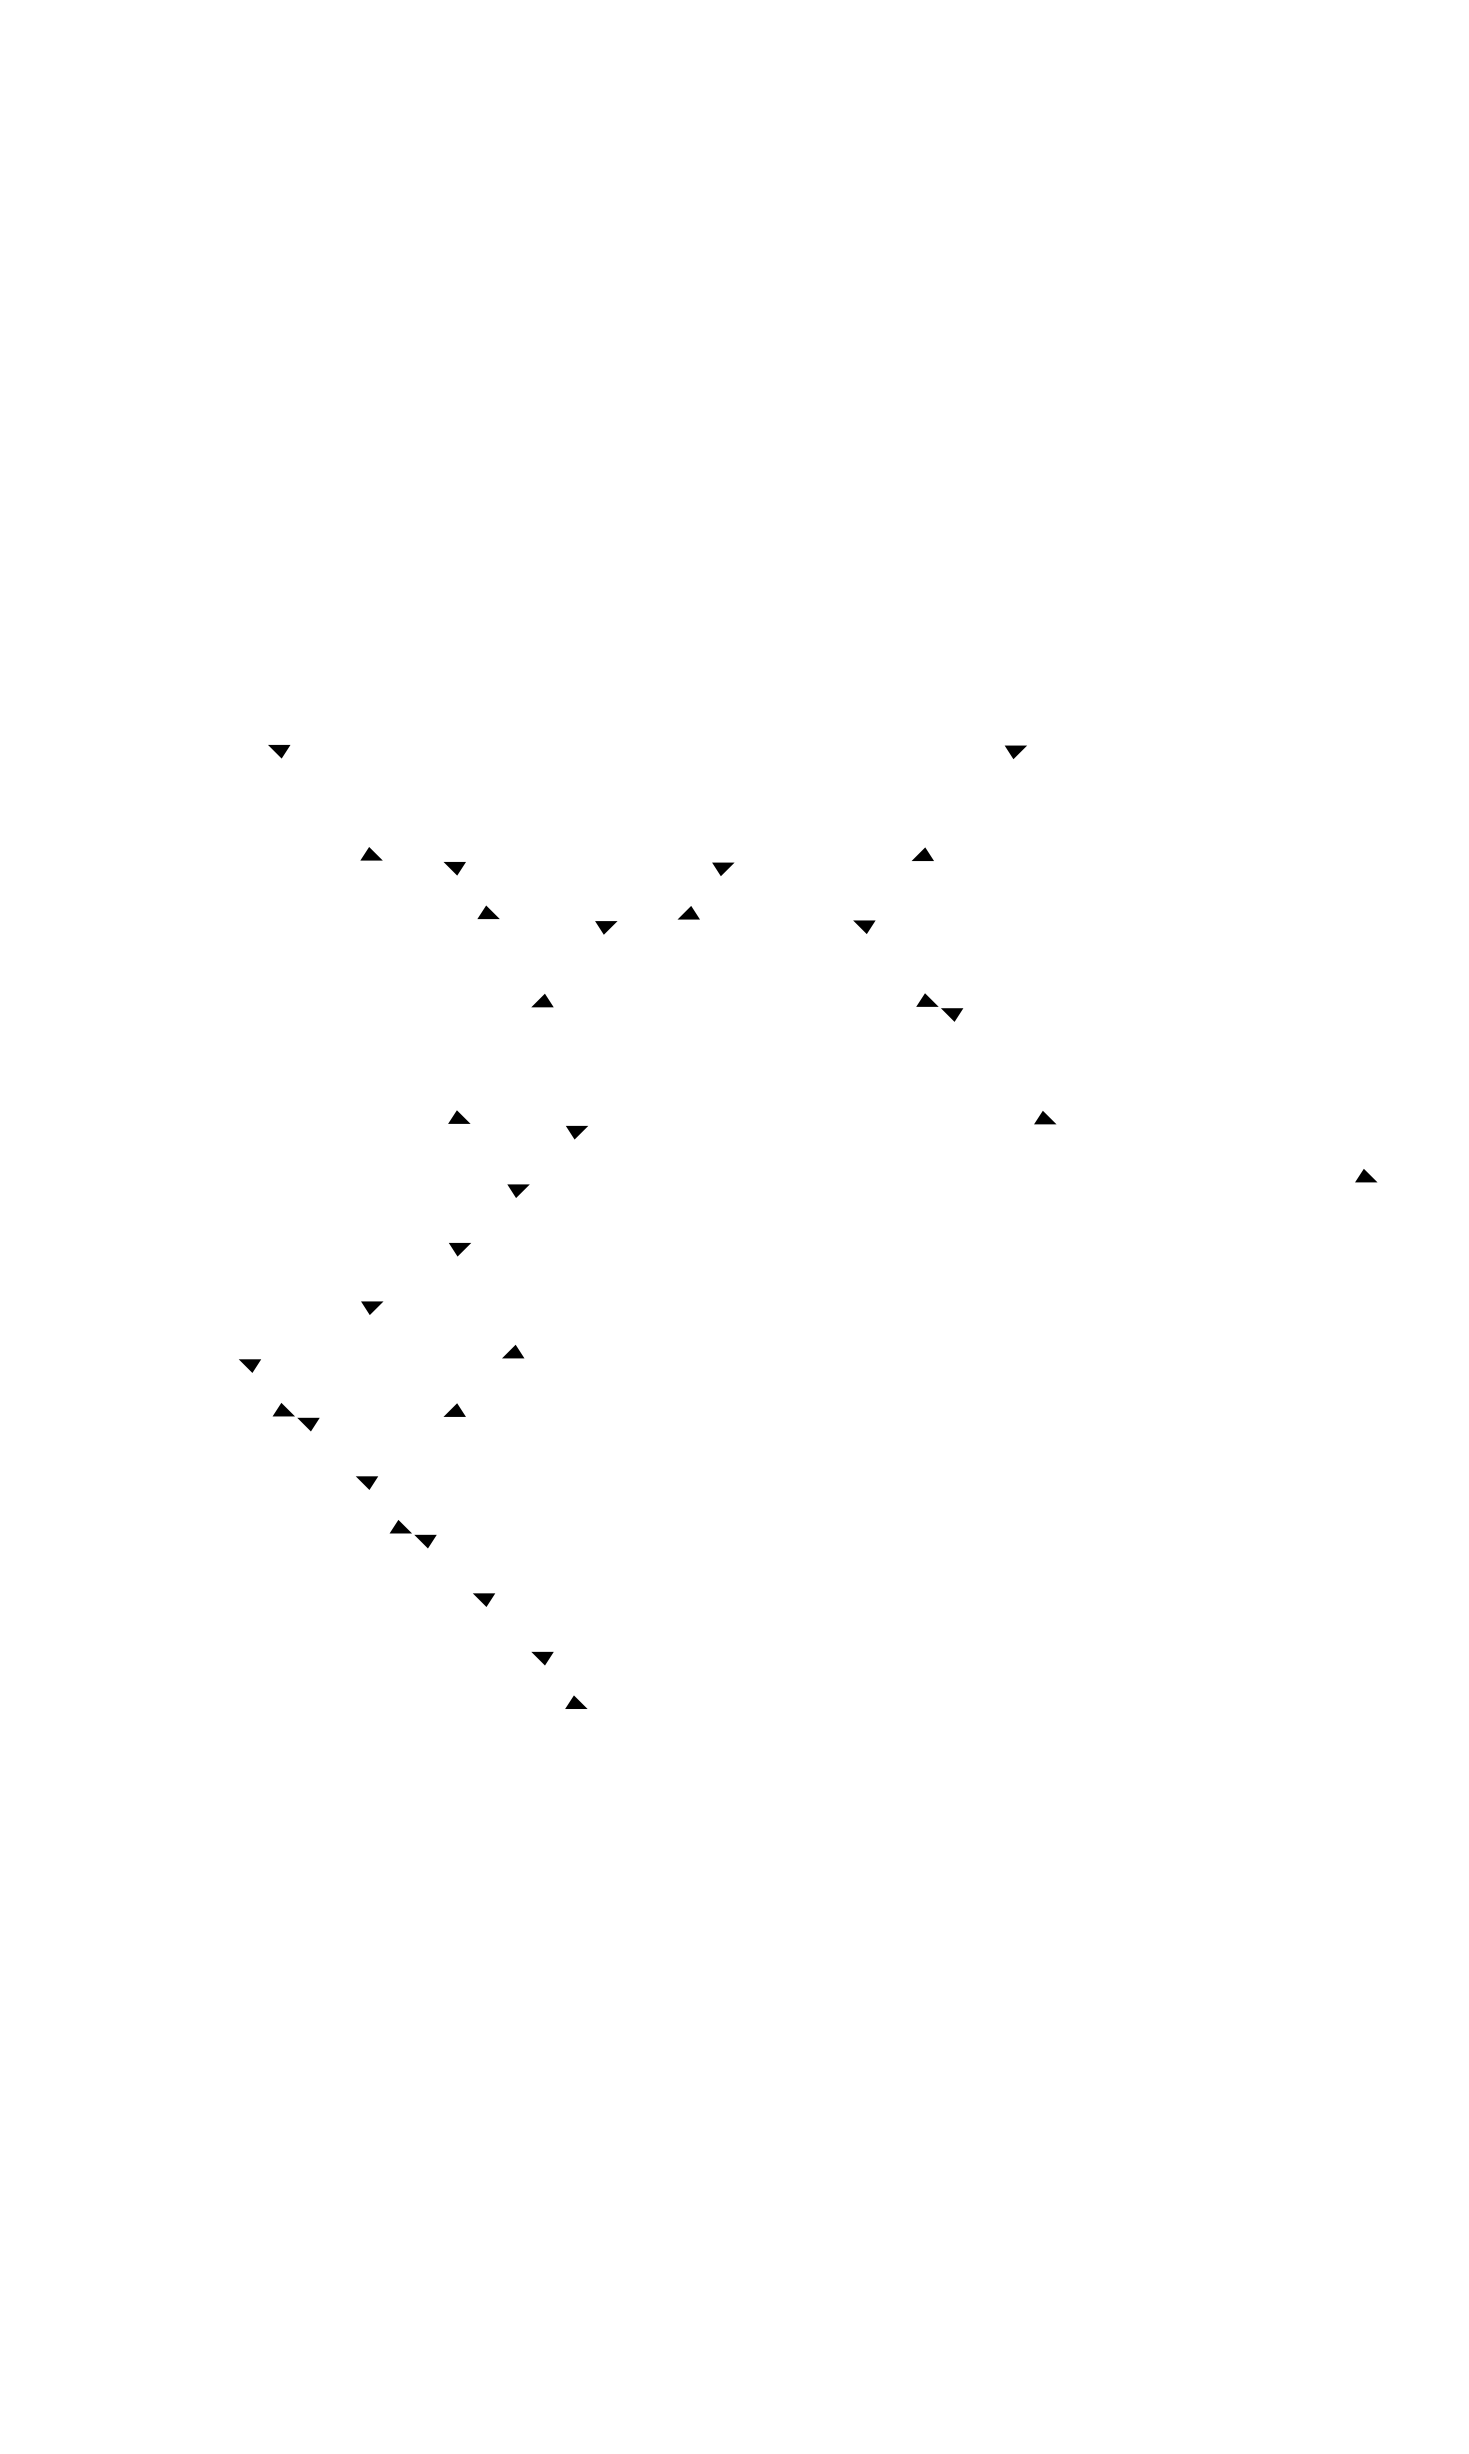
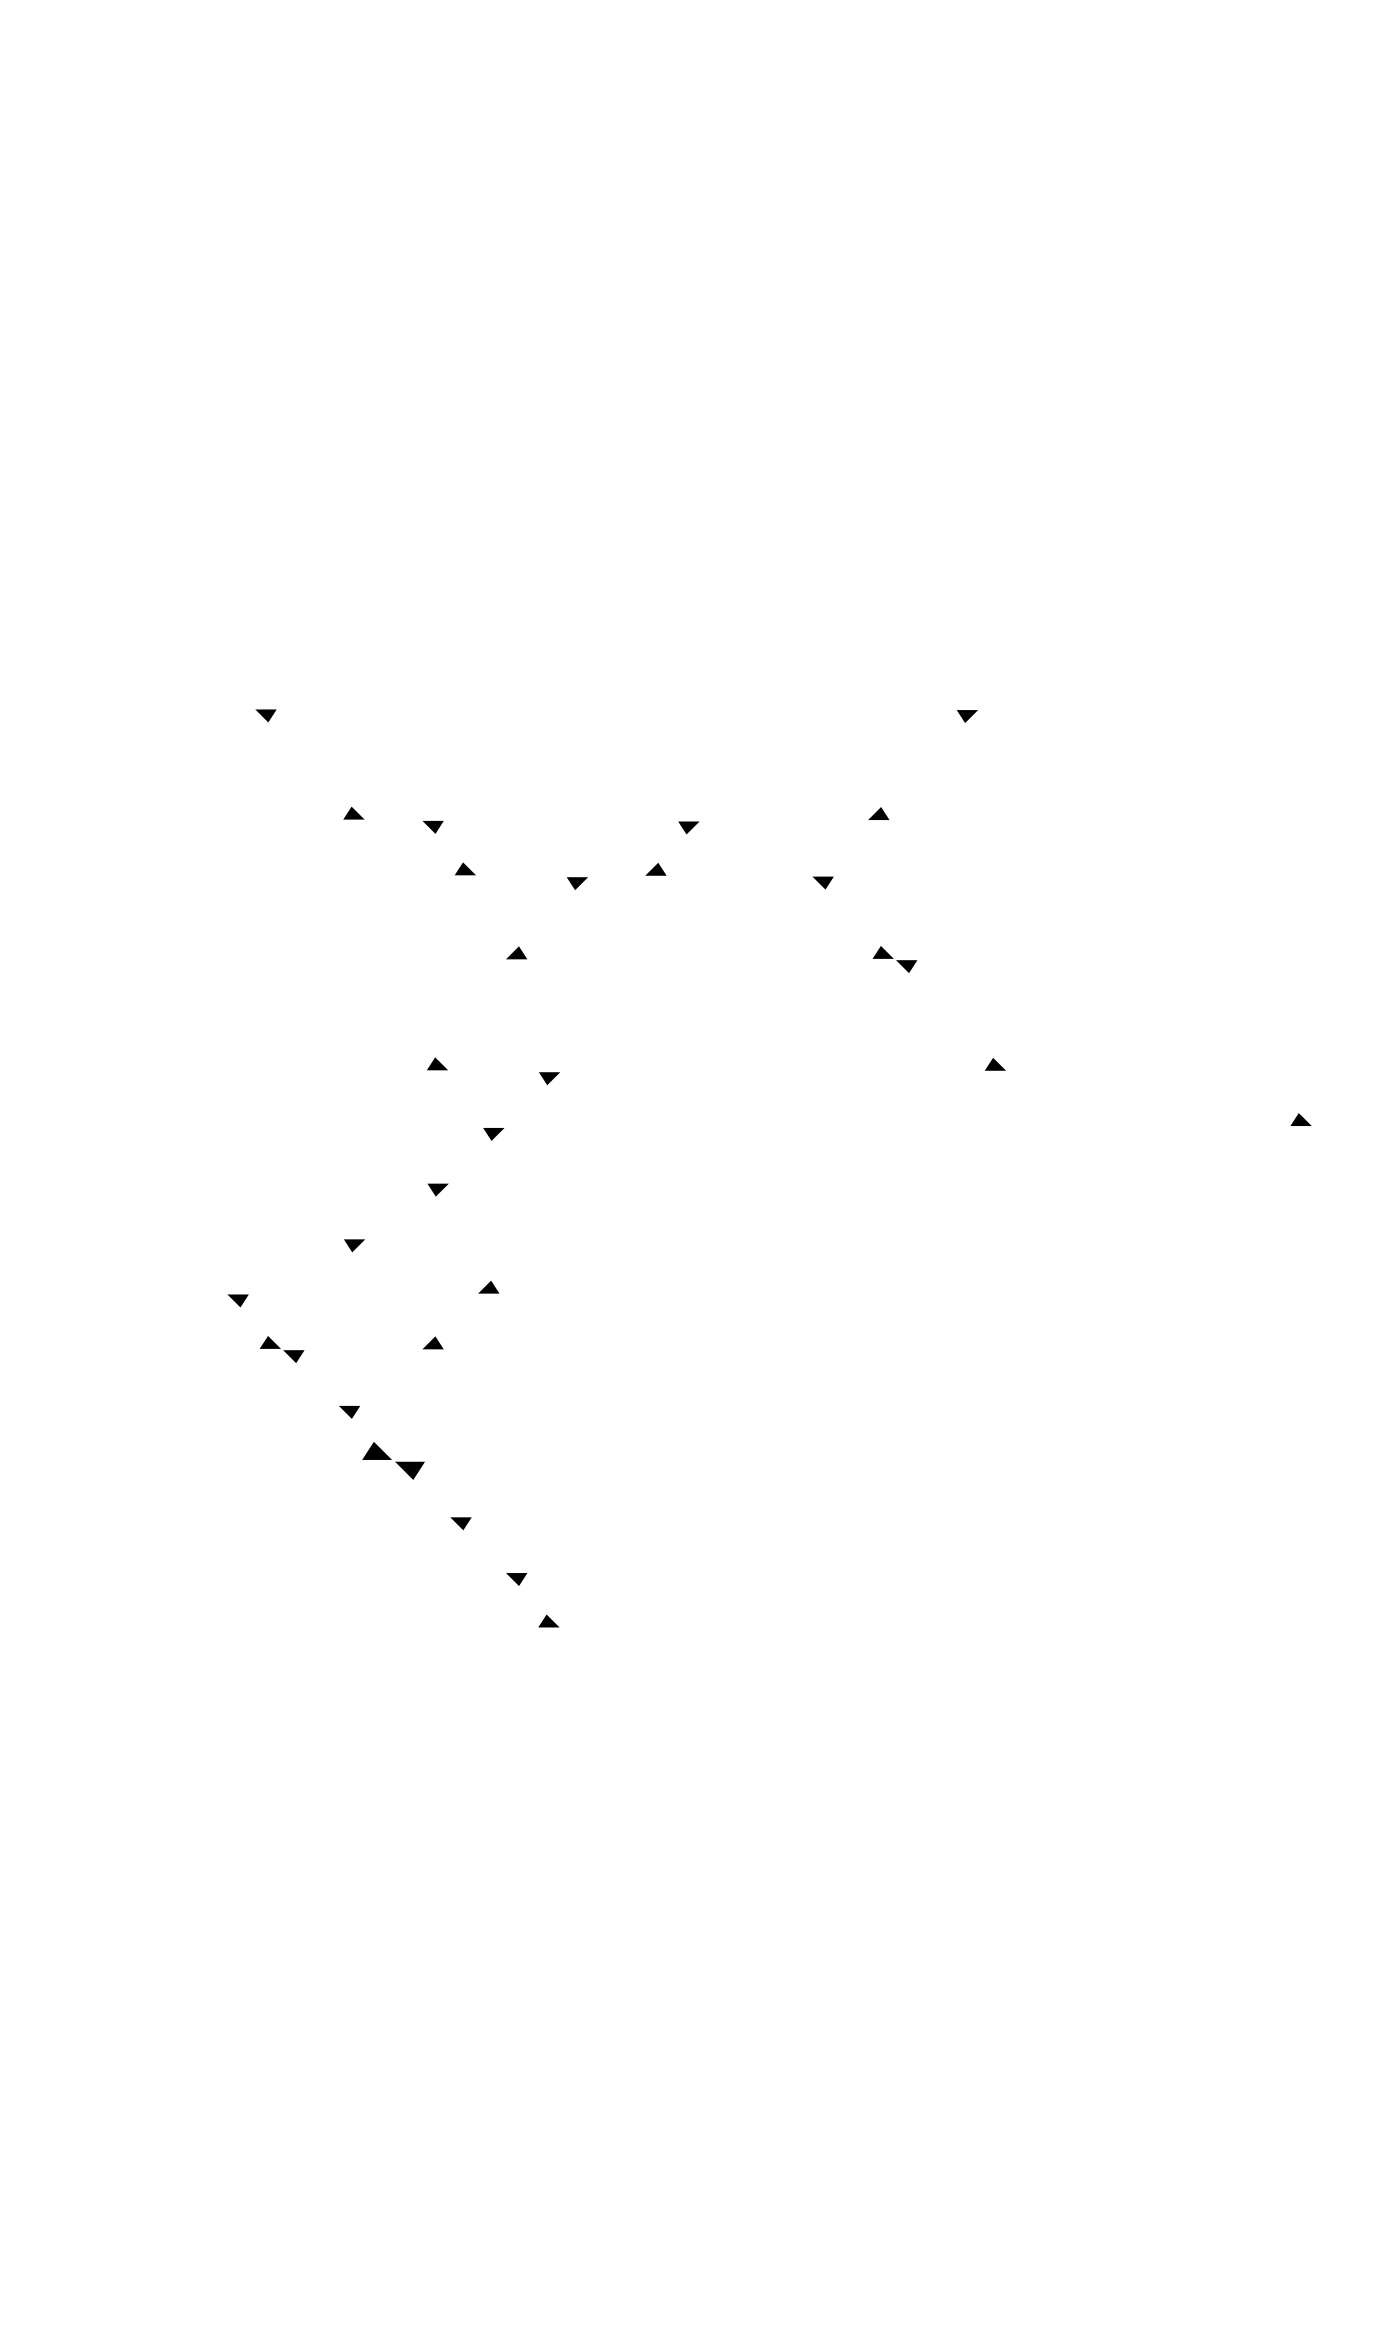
part: (412, 1534) -> (392, 1461), size x1.4

